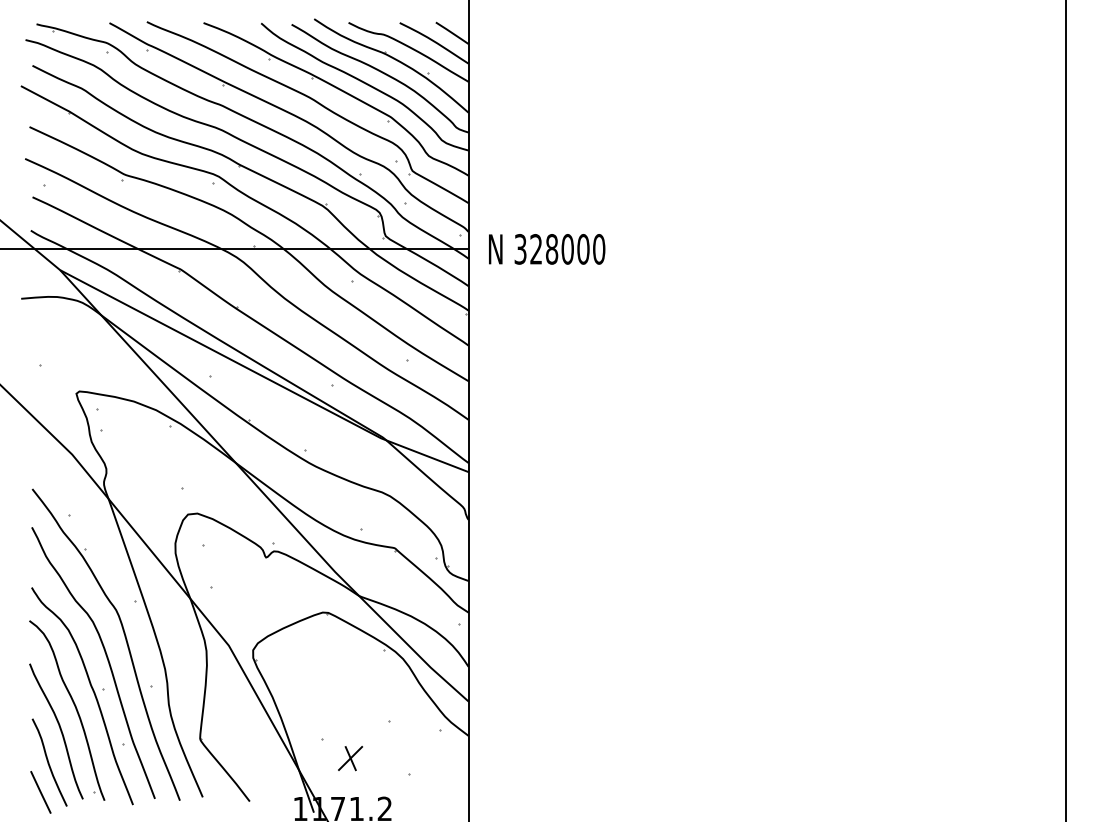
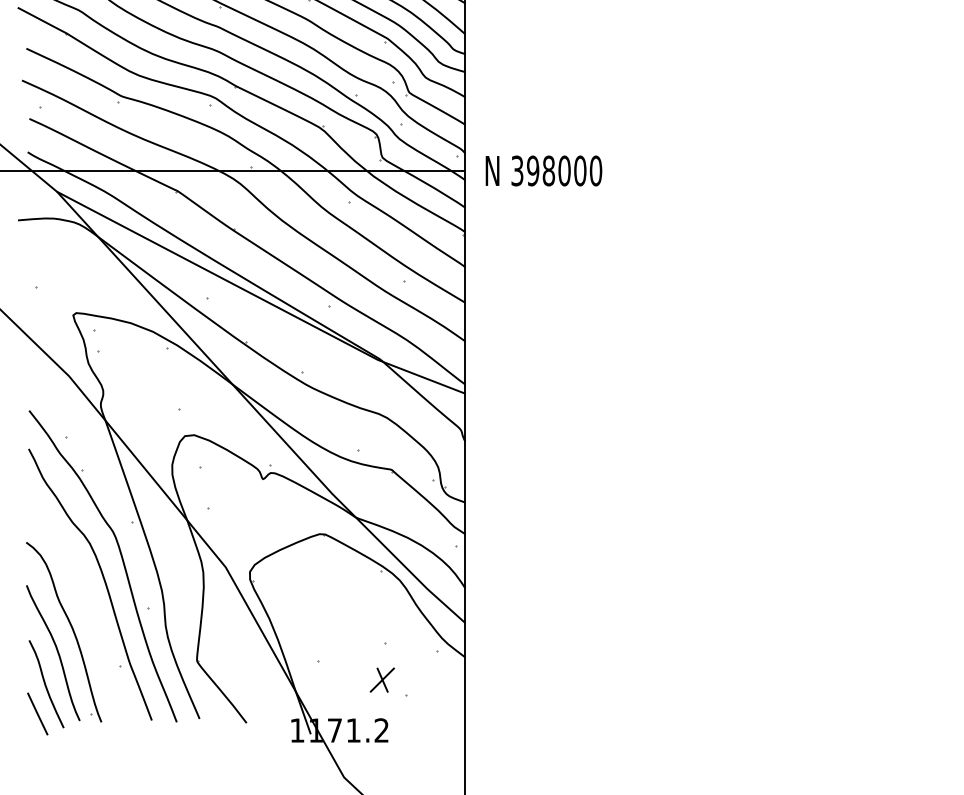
text: (536, 249) -> (533, 171), 328000 -> 398000
part: (92, 691) -> (89, 613), removed
part: (350, 758) -> (382, 680), moved

